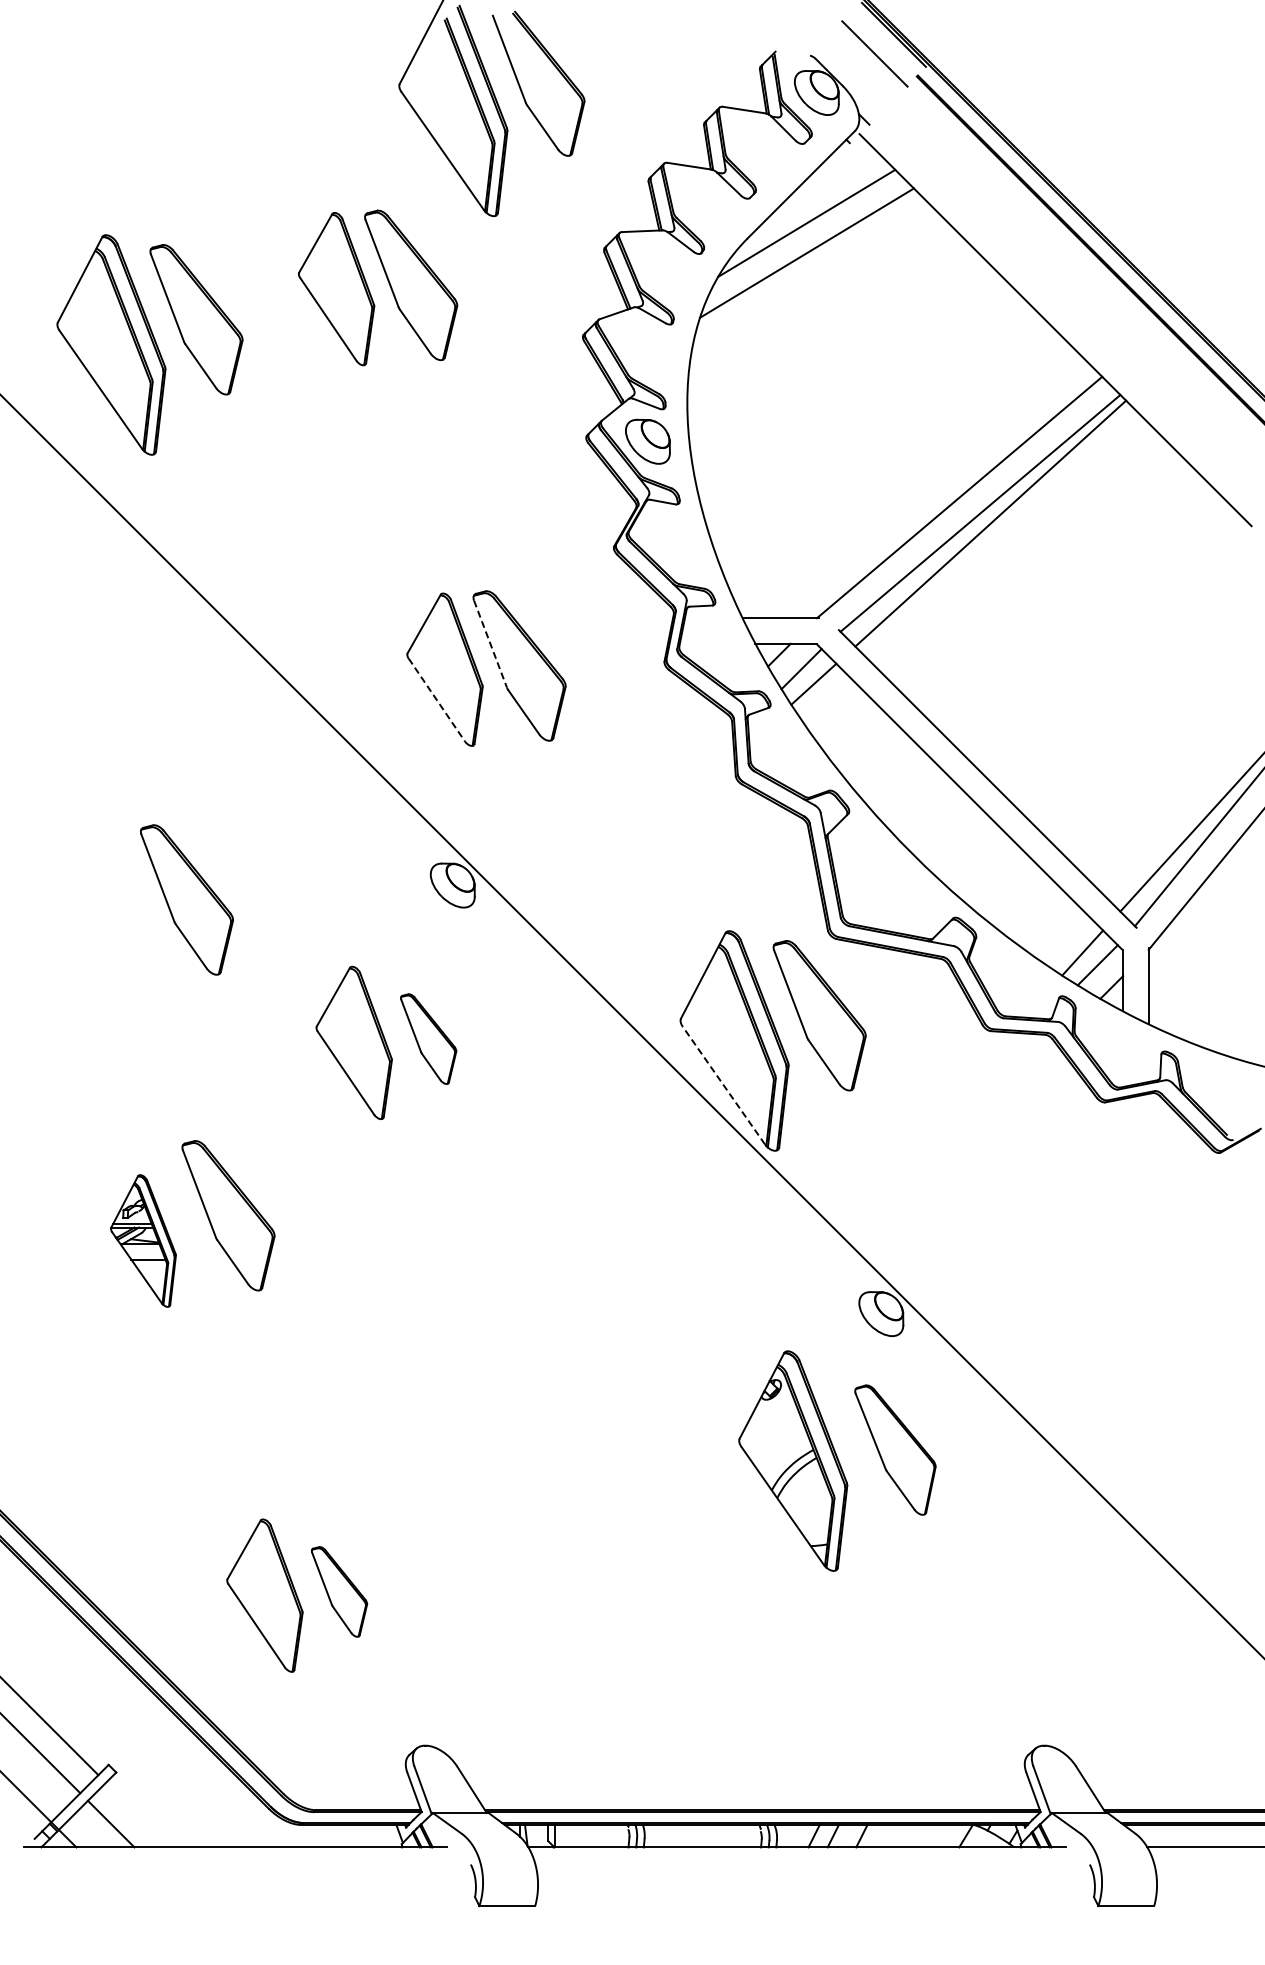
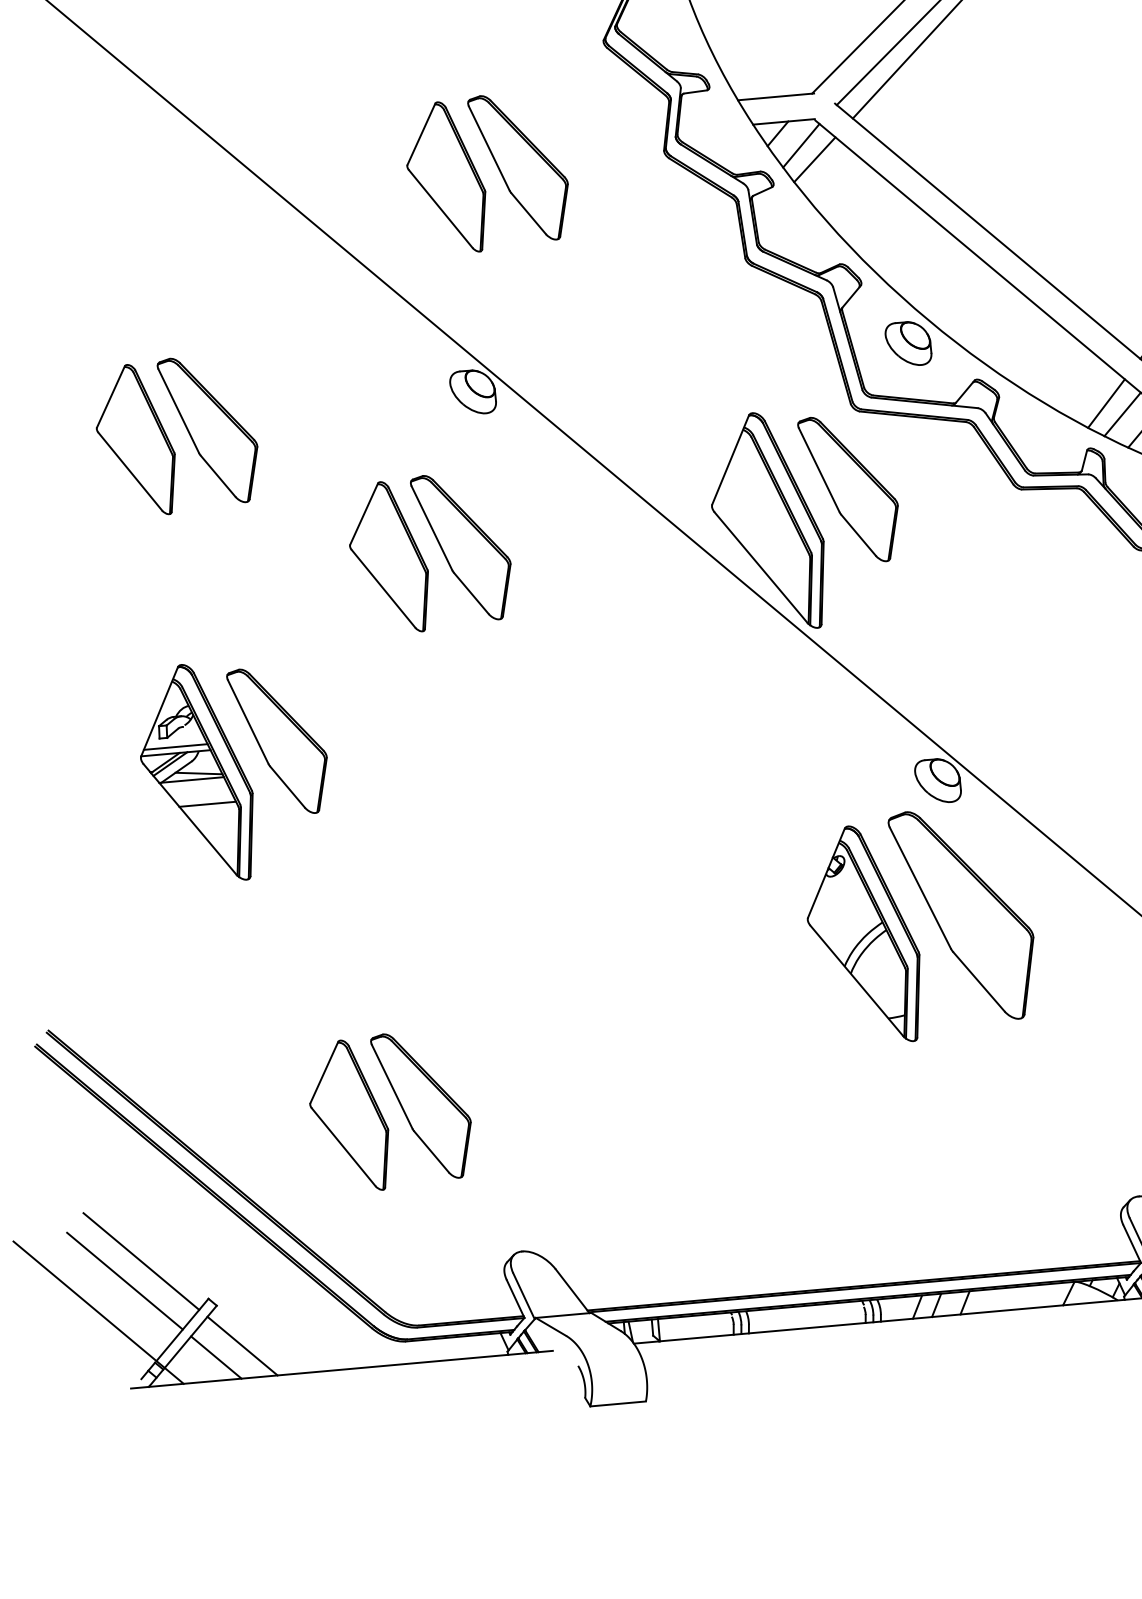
line: (490, 644) -> (489, 148), dashed -> solid
line: (437, 700) -> (441, 209), dashed -> solid
part: (890, 875) -> (908, 343), added
part: (112, 903) -> (135, 440), added
part: (428, 1038) -> (462, 546), size x1.67
line: (723, 1085) -> (760, 567), dashed -> solid
part: (143, 1240) -> (196, 773), size x1.67
part: (895, 1449) -> (964, 914), size x1.67
part: (339, 1591) -> (423, 1105), size x1.67
line: (138, 1814) -> (242, 1345), added

